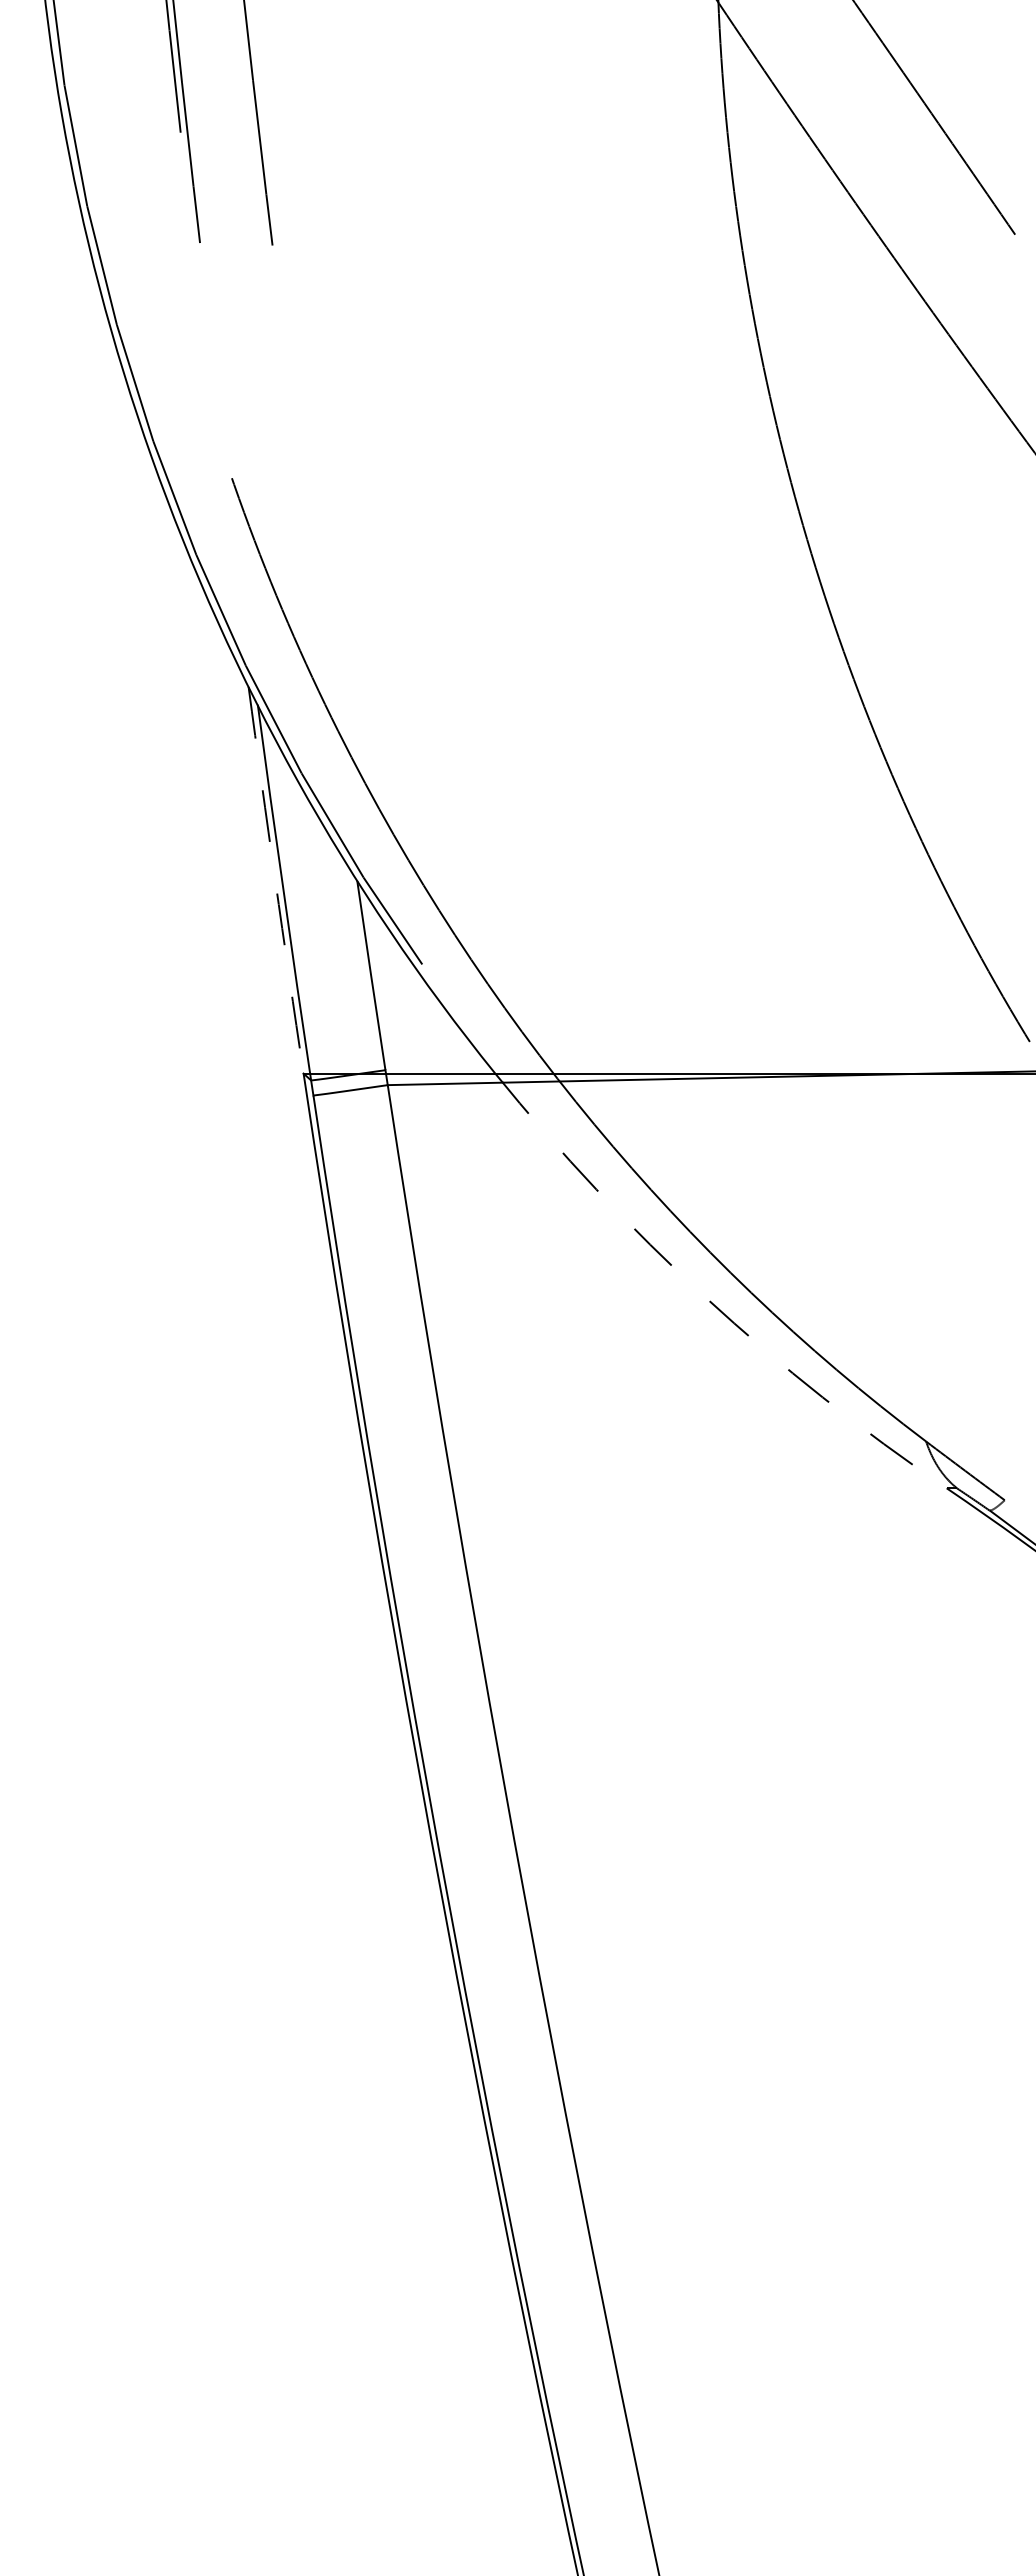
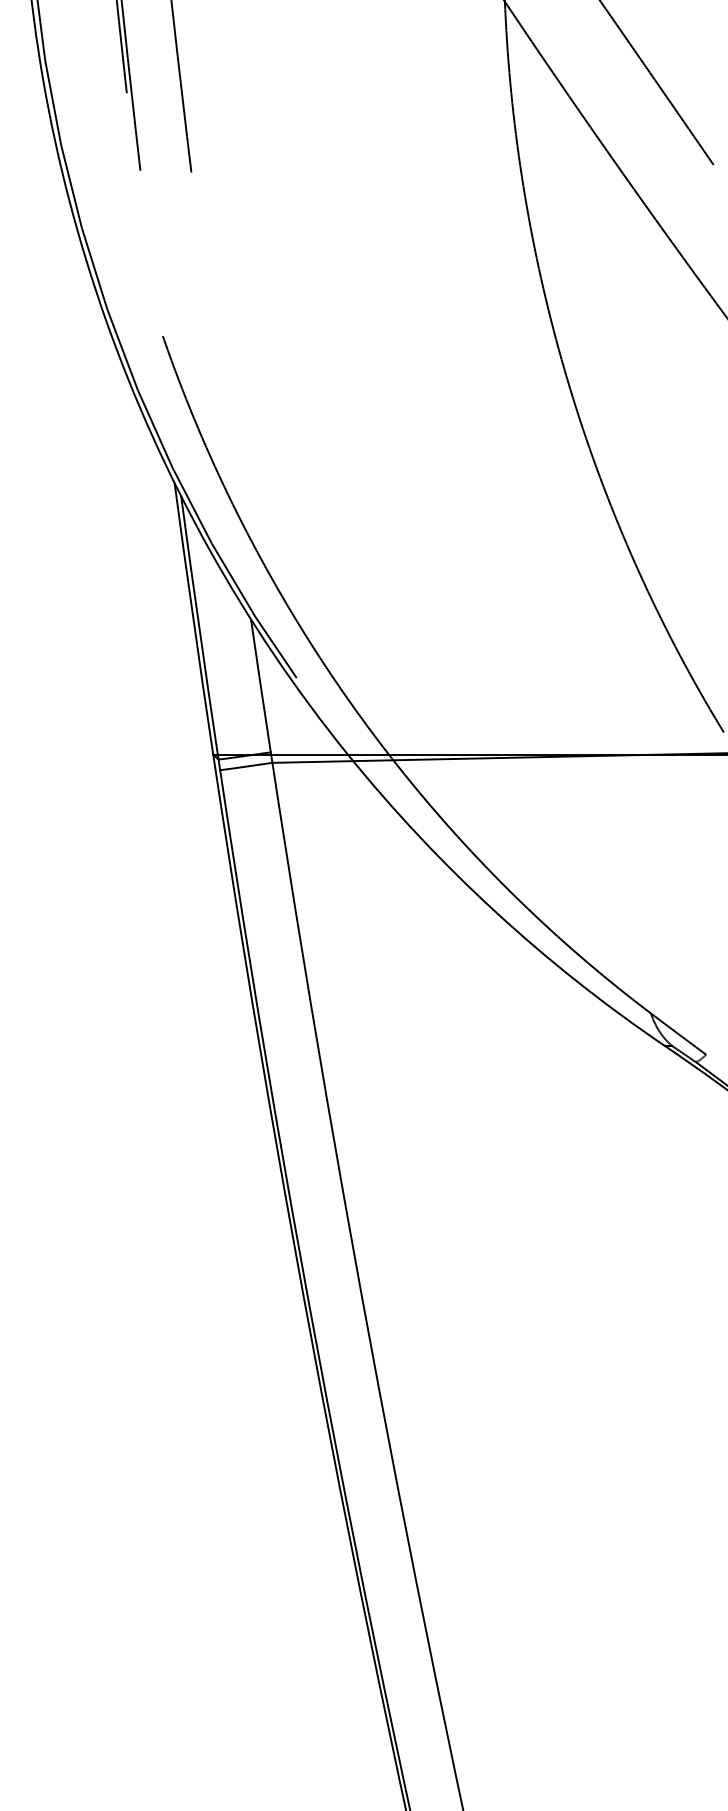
arc: (275, 880) -> (193, 618), dashed -> solid
arc: (705, 1297) -> (495, 912), dashed -> solid

